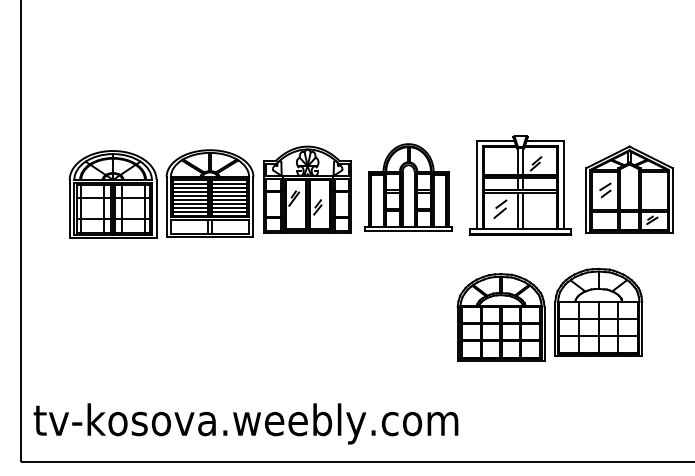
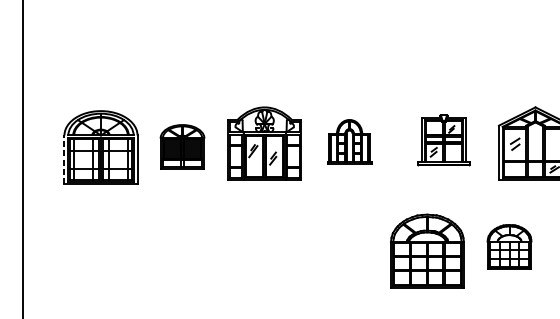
part: (520, 185) -> (443, 140), size x0.6
part: (408, 187) -> (349, 141), size x0.6
part: (209, 193) -> (182, 146), size x0.6
line: (69, 208) -> (64, 159), solid -> dashed
part: (598, 312) -> (509, 246), size x0.6

